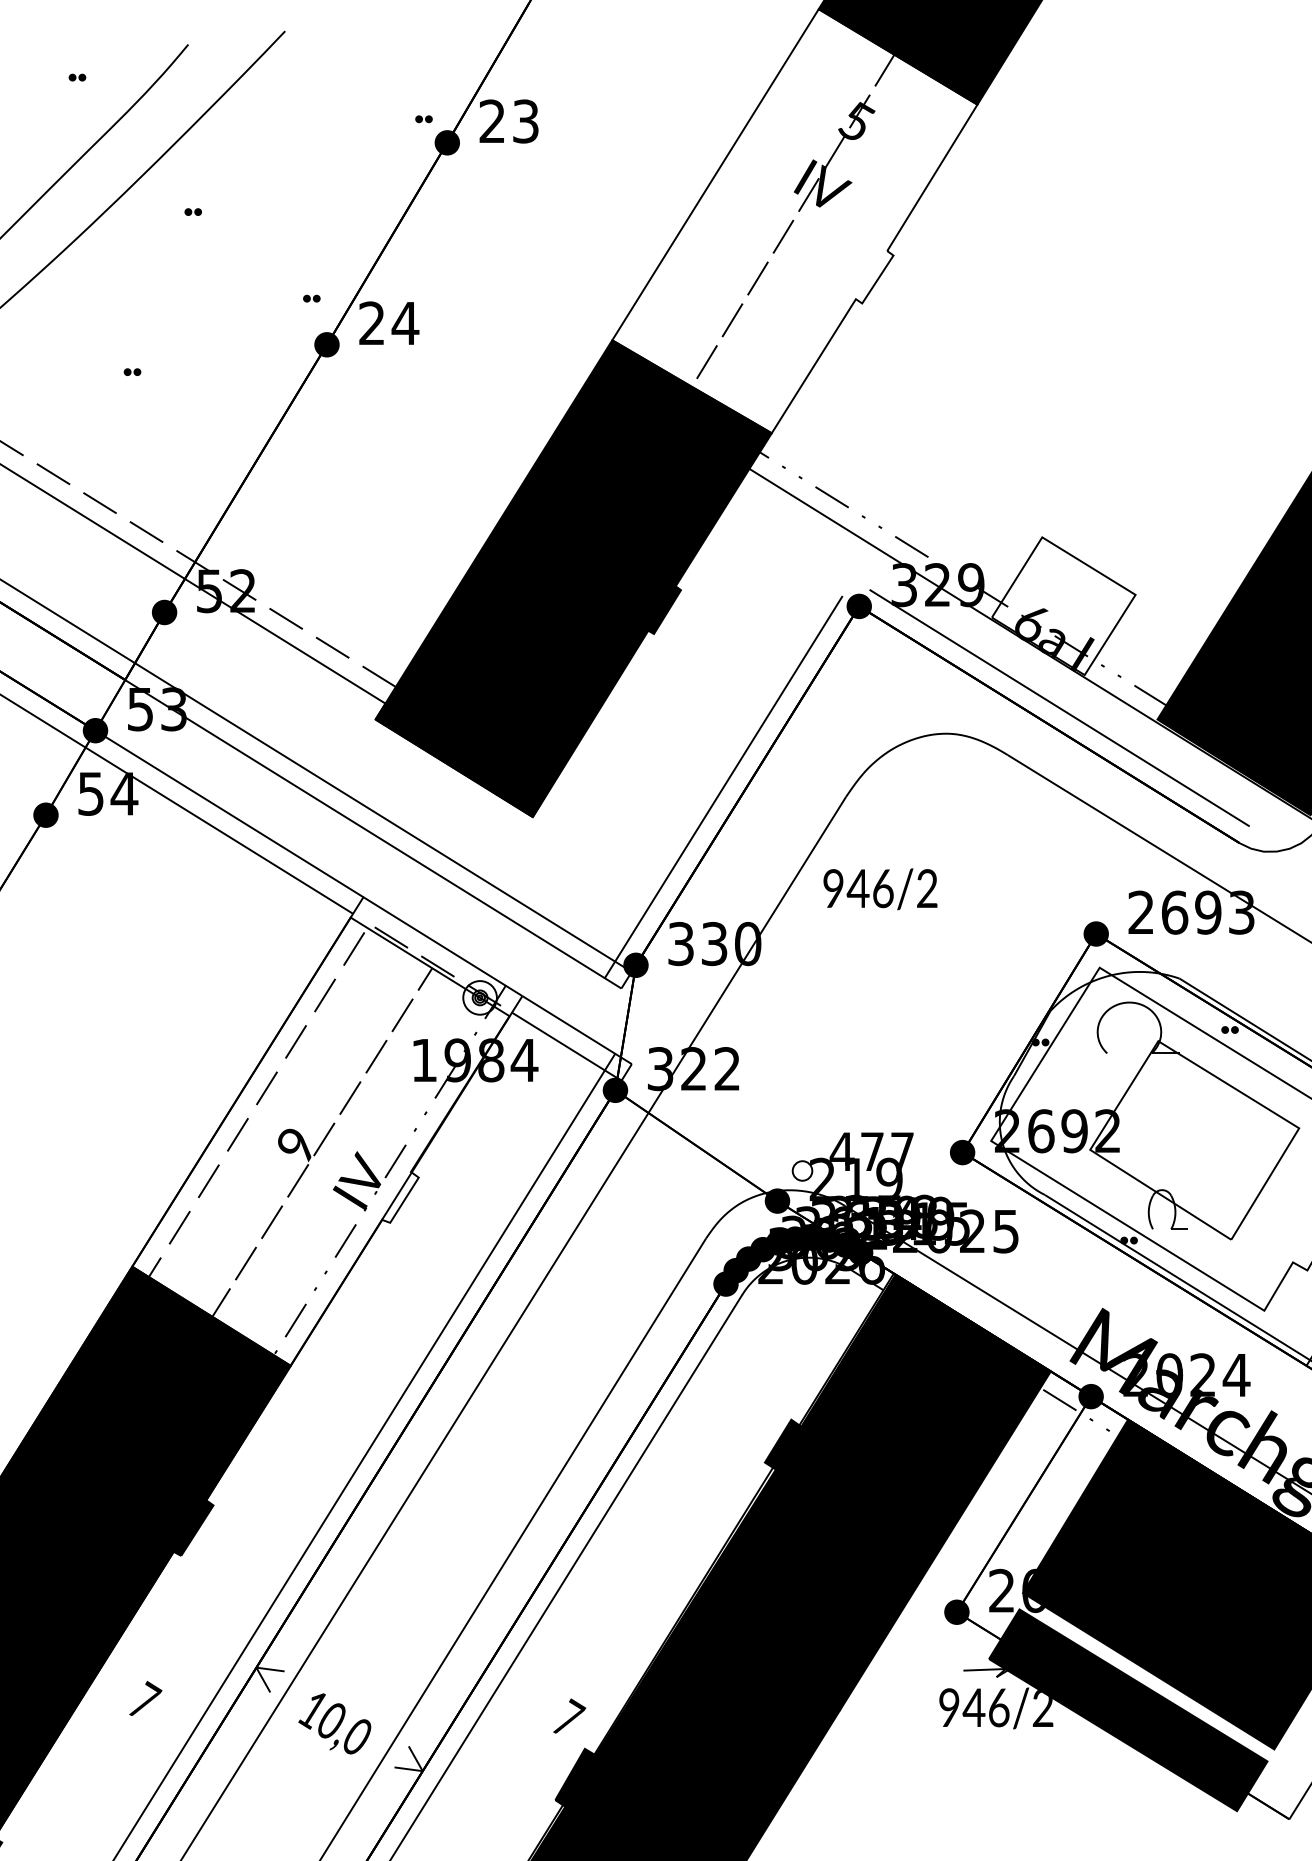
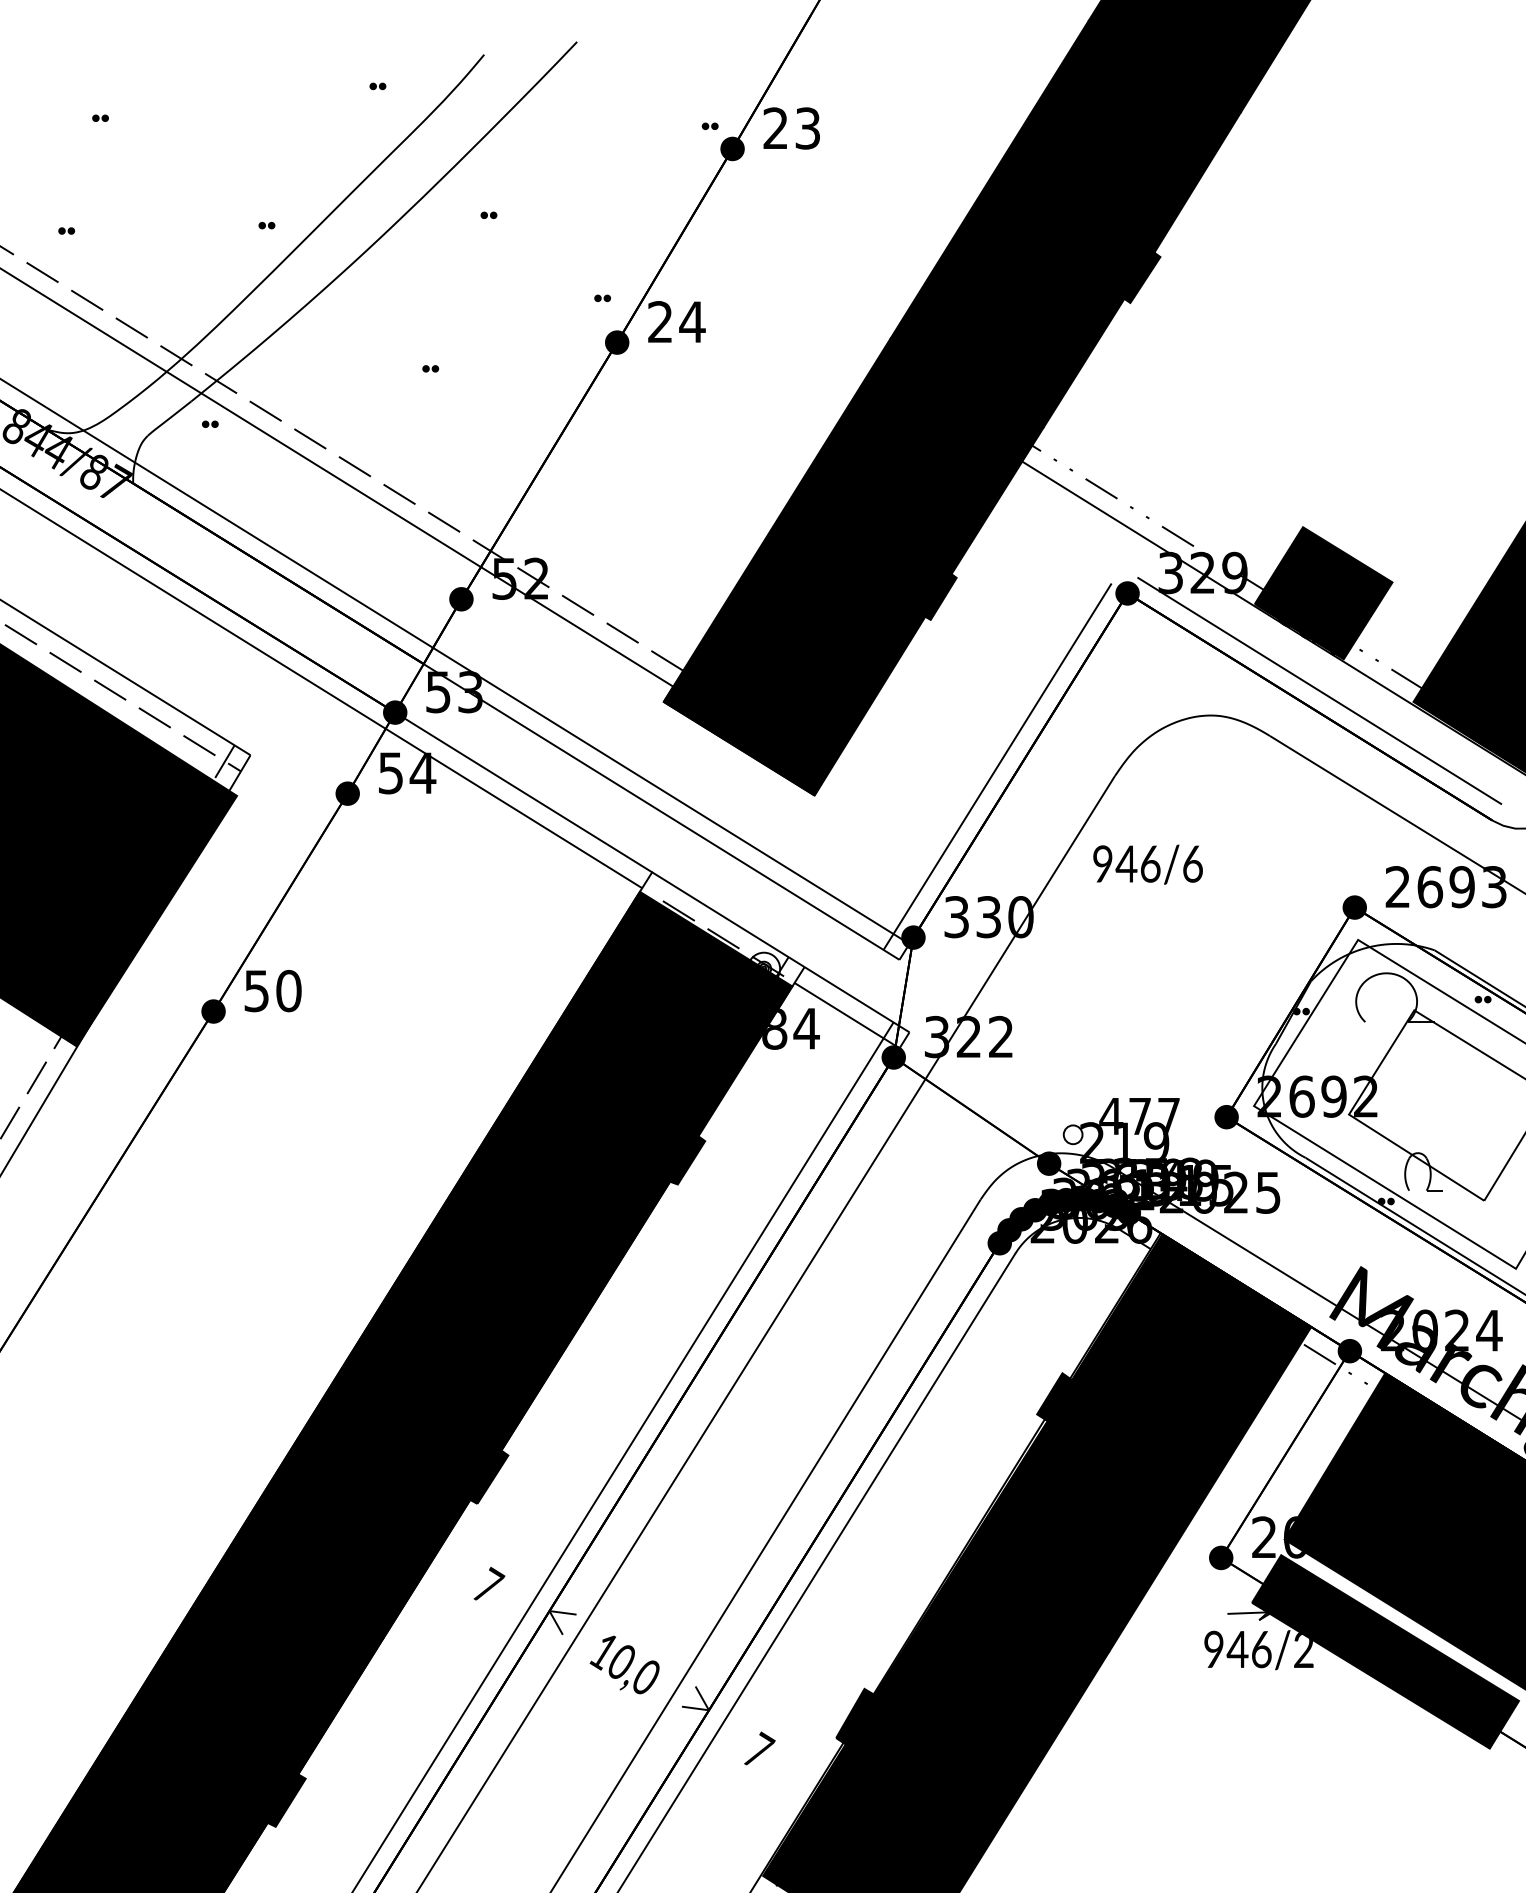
fill: (794, 220) -> (1065, 223), added
fill: (1063, 606) -> (1323, 593), added
text: (926, 888) -> (1192, 863), 946/2 -> 946/6
fill: (321, 1141) -> (611, 1106), added
text: (145, 1698) -> (489, 1583), moved
text: (569, 1716) -> (759, 1748), moved

